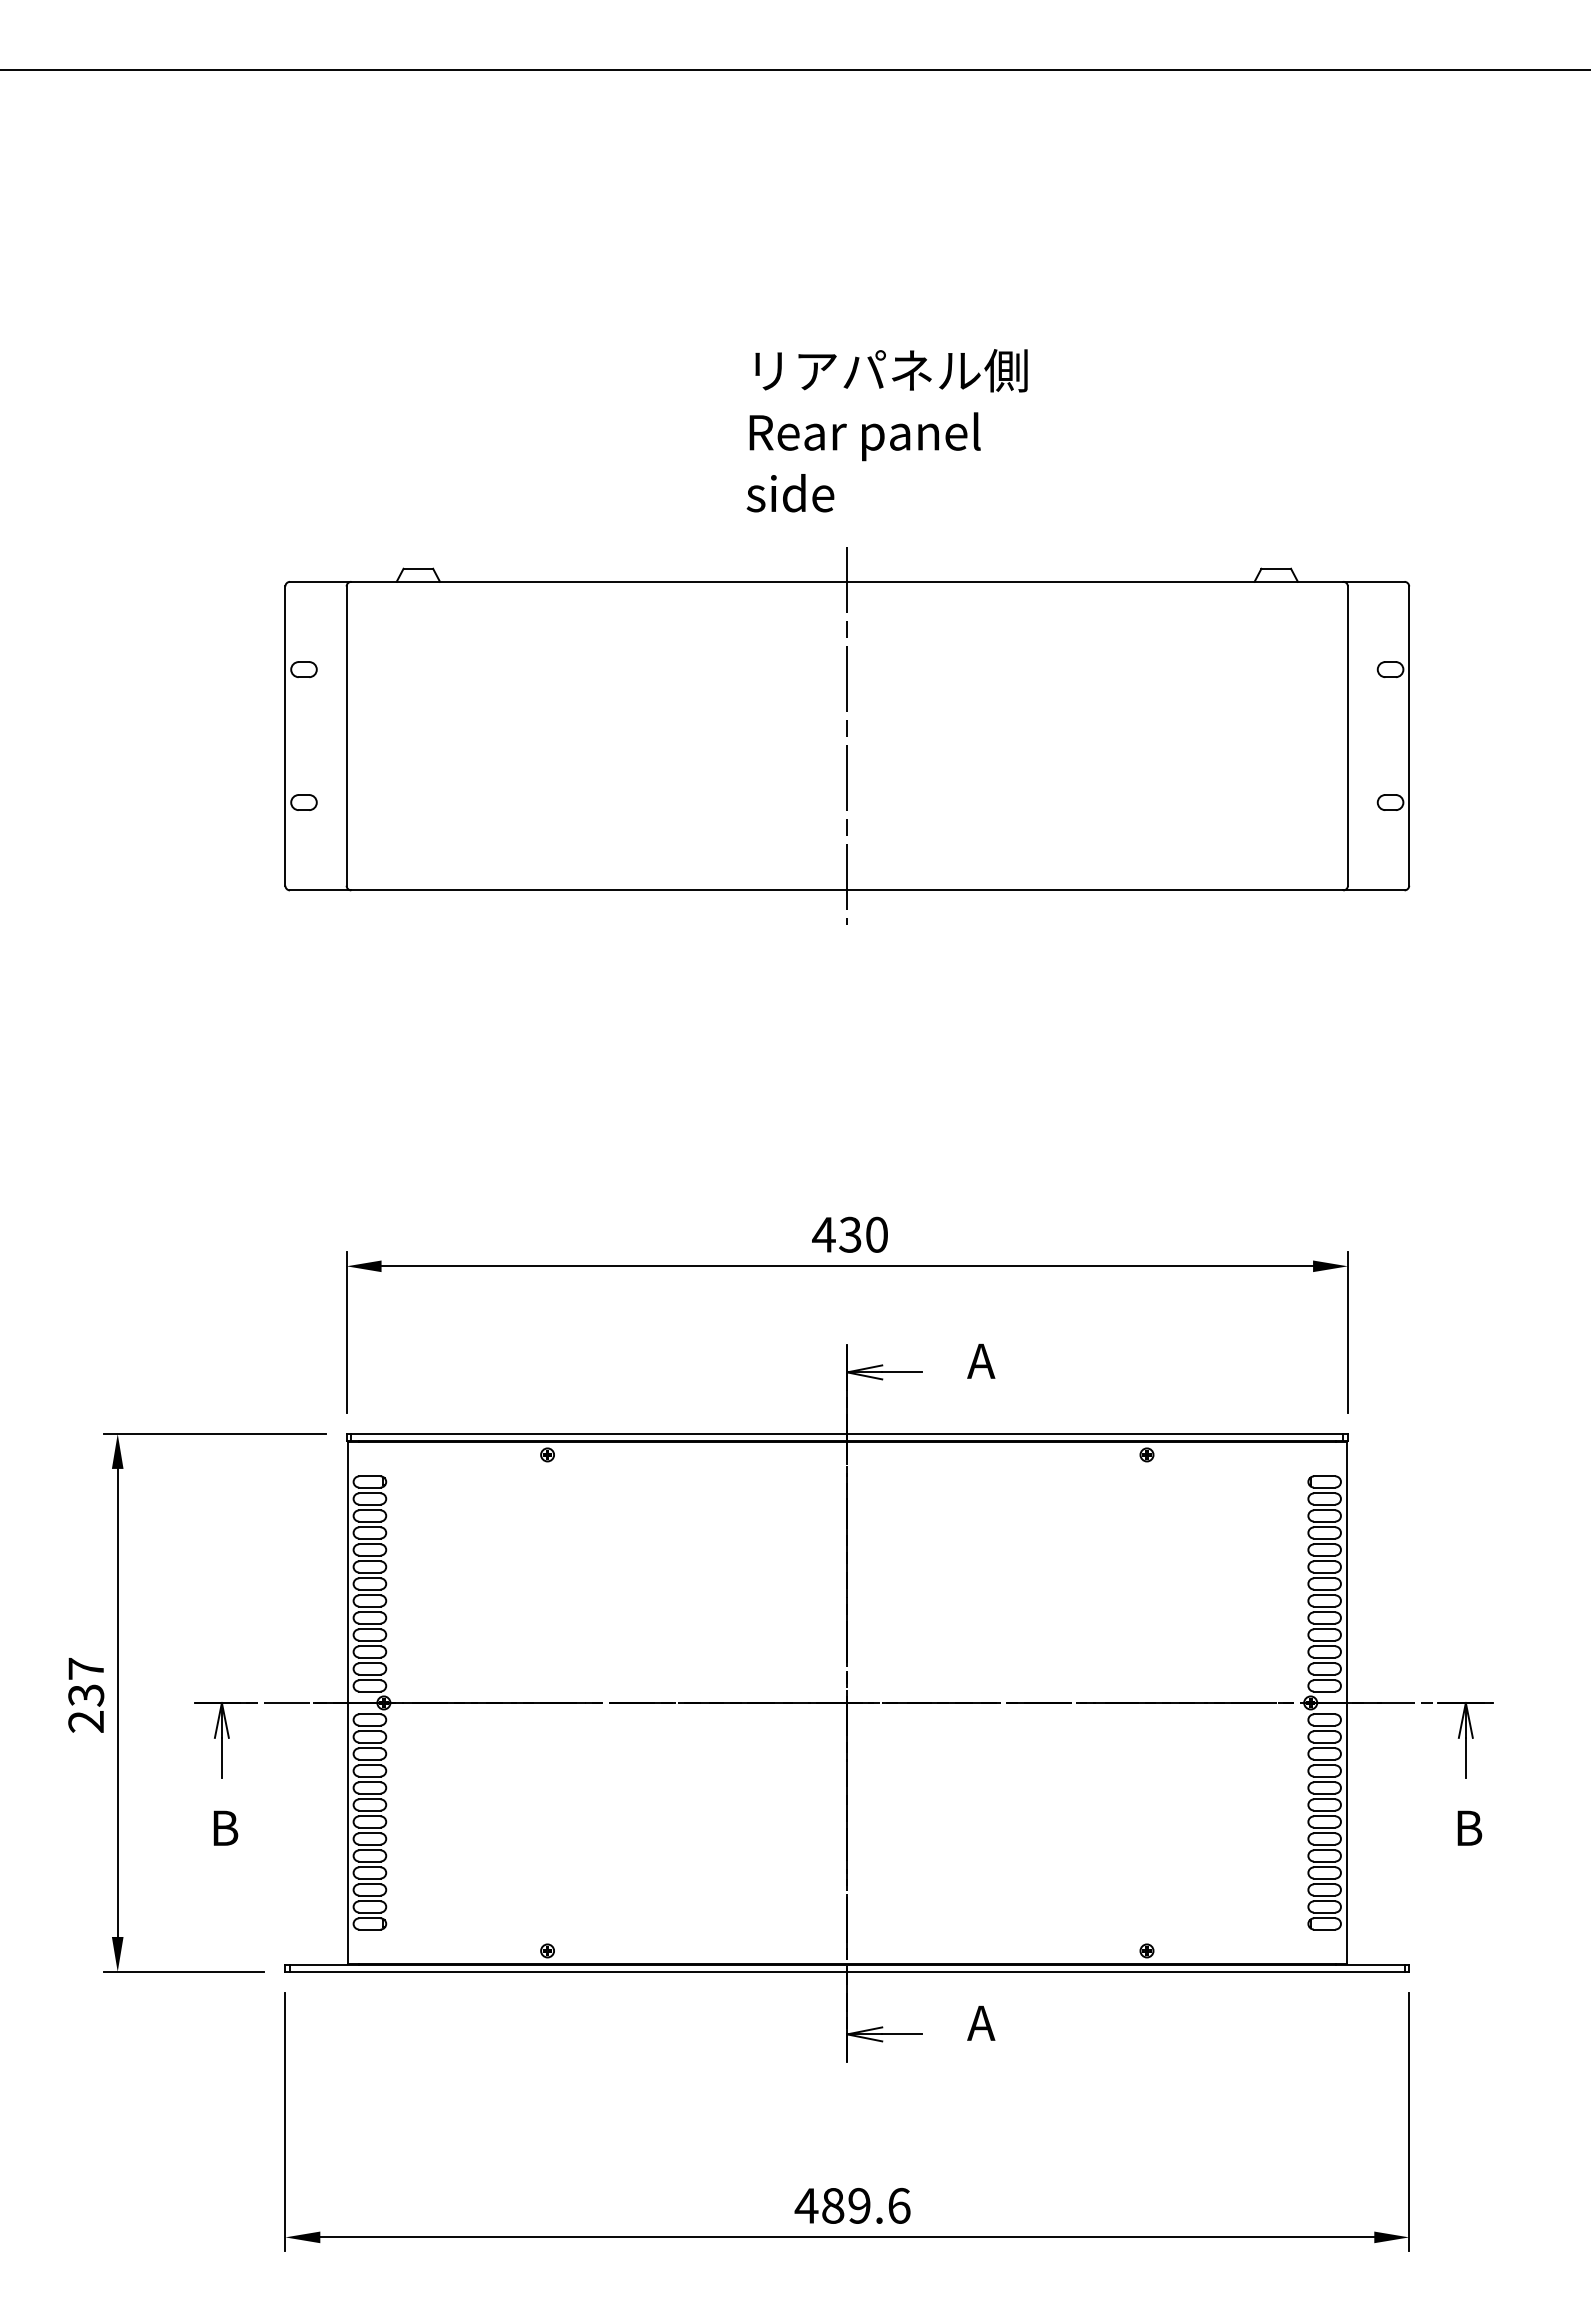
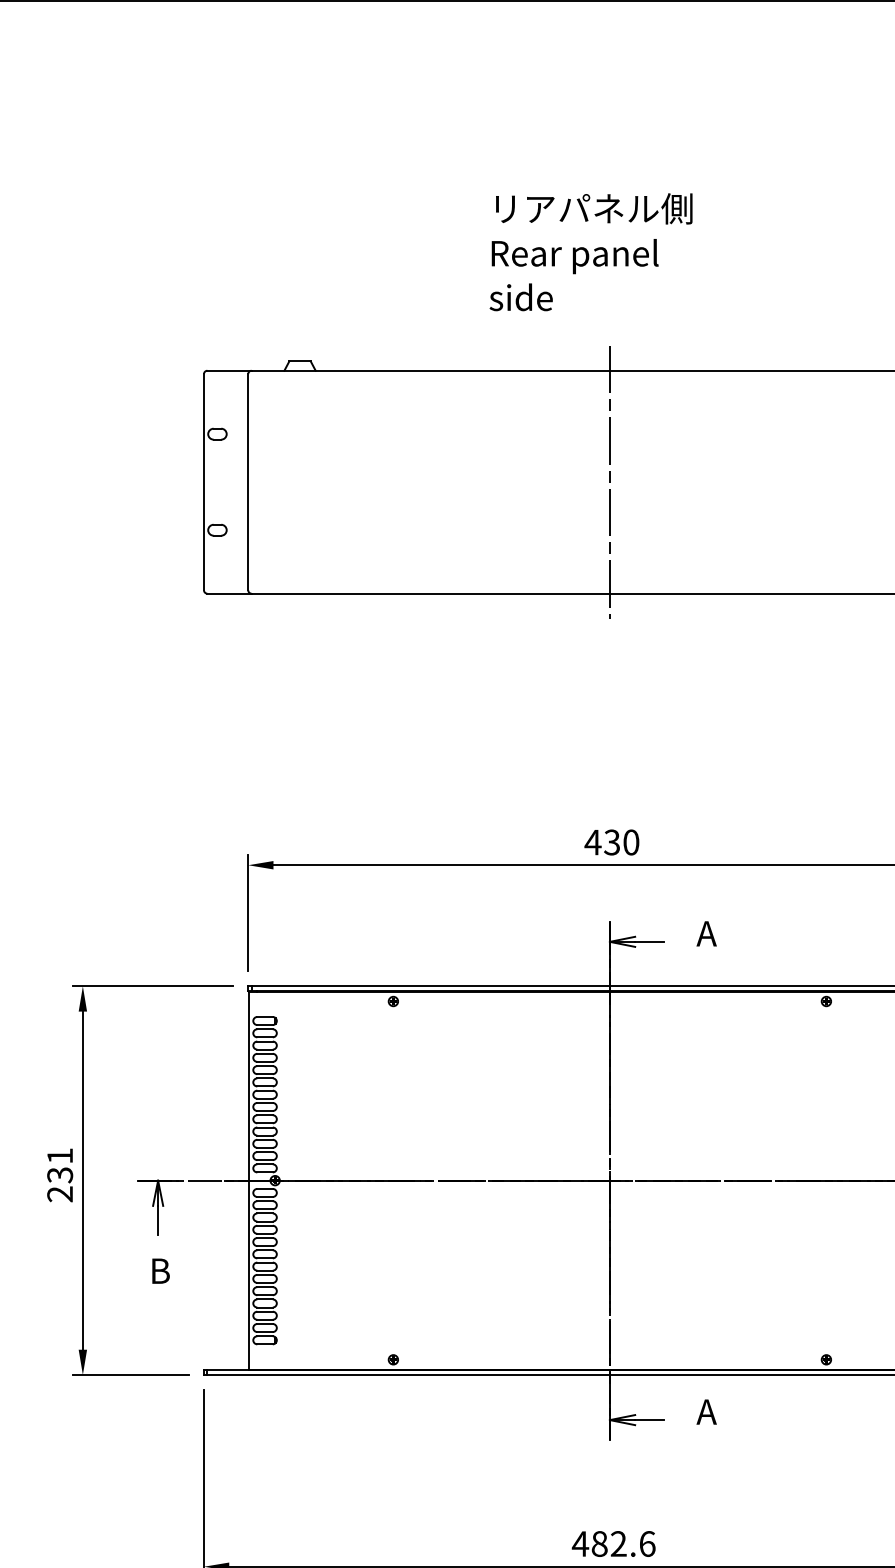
text: (886, 430) -> (590, 252), moved
text: (85, 1668) -> (59, 1155), 237 -> 231
text: (859, 2205) -> (618, 1543), 489.6 -> 482.6

